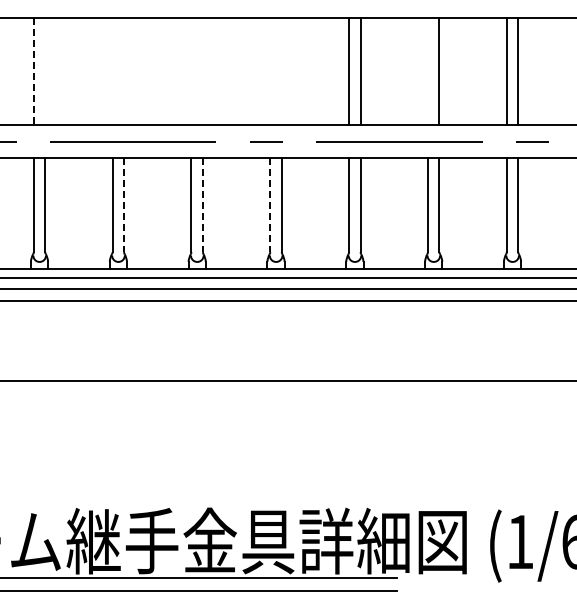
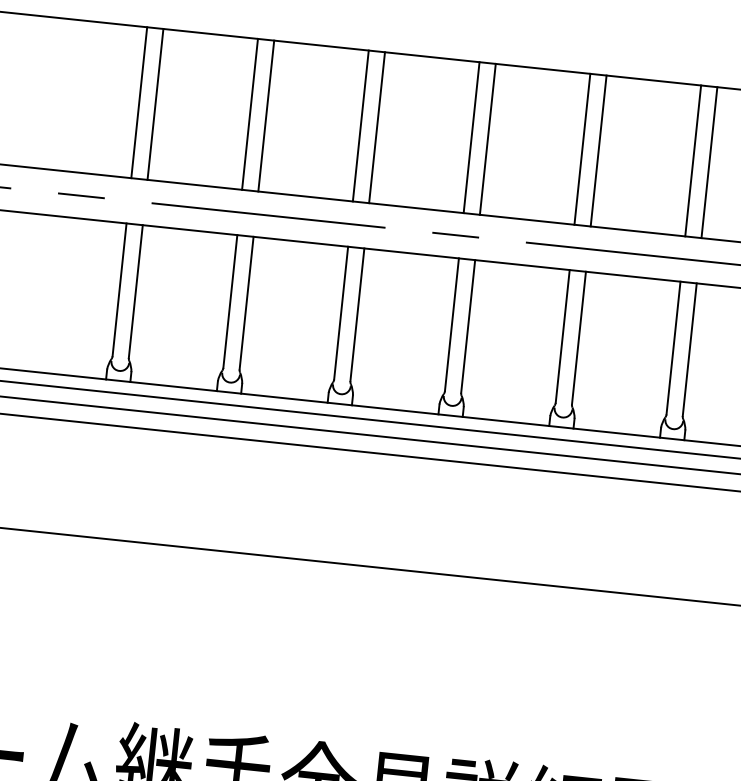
line: (33, 71) -> (138, 102), dashed -> solid
line: (45, 71) -> (155, 104), added
line: (112, 71) -> (249, 114), added
line: (124, 71) -> (266, 115), added
line: (191, 71) -> (360, 125), added
line: (202, 71) -> (376, 127), added
line: (270, 71) -> (471, 137), added
line: (281, 71) -> (487, 139), added
line: (427, 71) -> (692, 160), added
line: (124, 205) -> (247, 304), dashed -> solid
line: (202, 205) -> (356, 315), dashed -> solid
line: (270, 205) -> (452, 325), dashed -> solid

